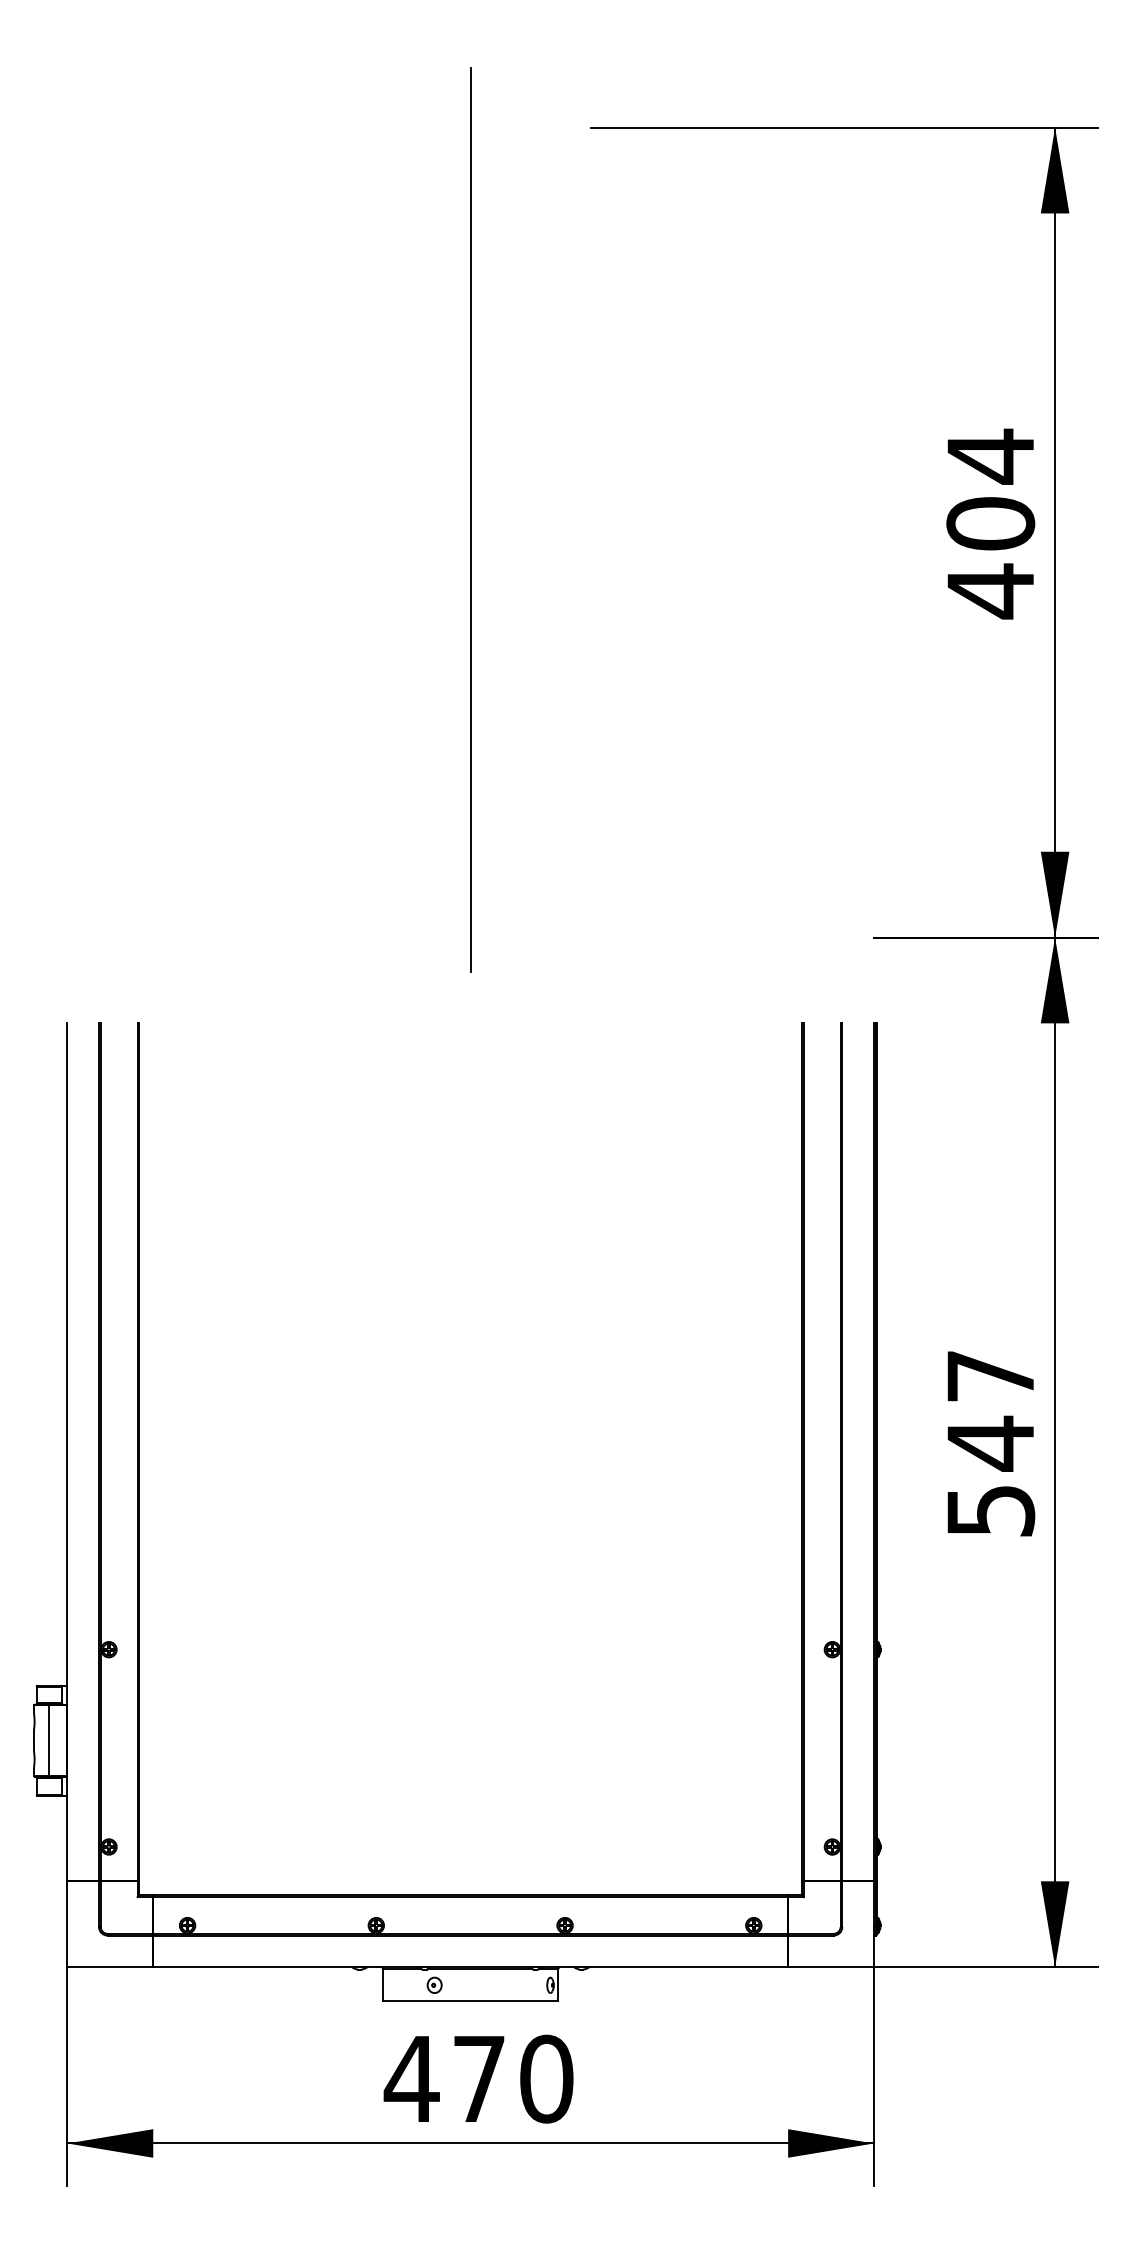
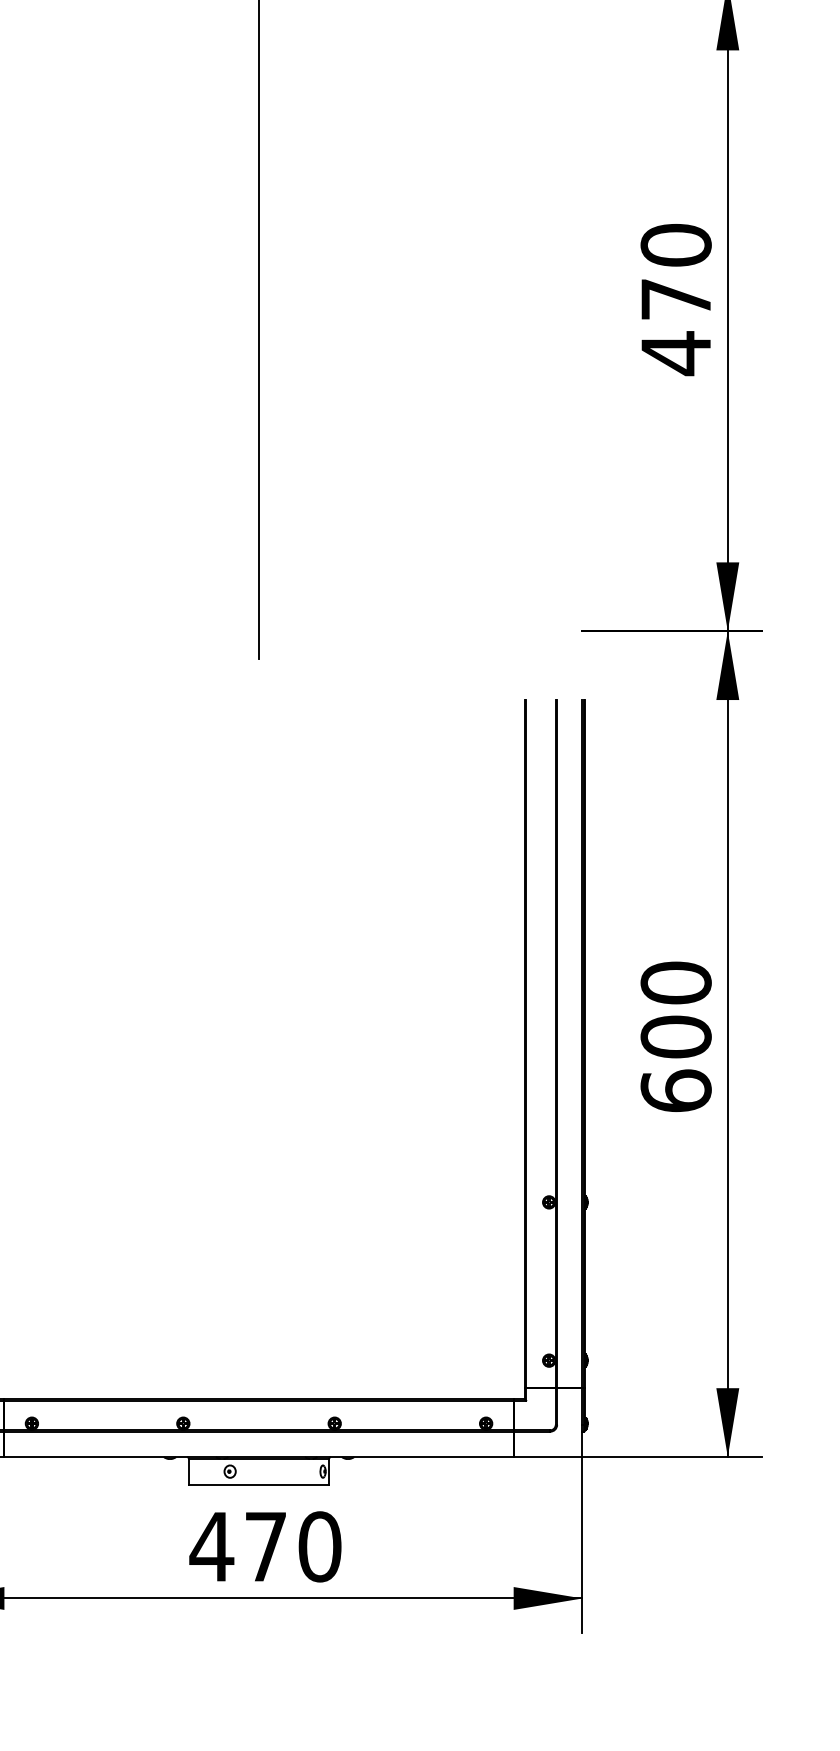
text: (990, 489) -> (675, 271), 404 -> 470
text: (990, 1443) -> (675, 1037), 547 -> 600

